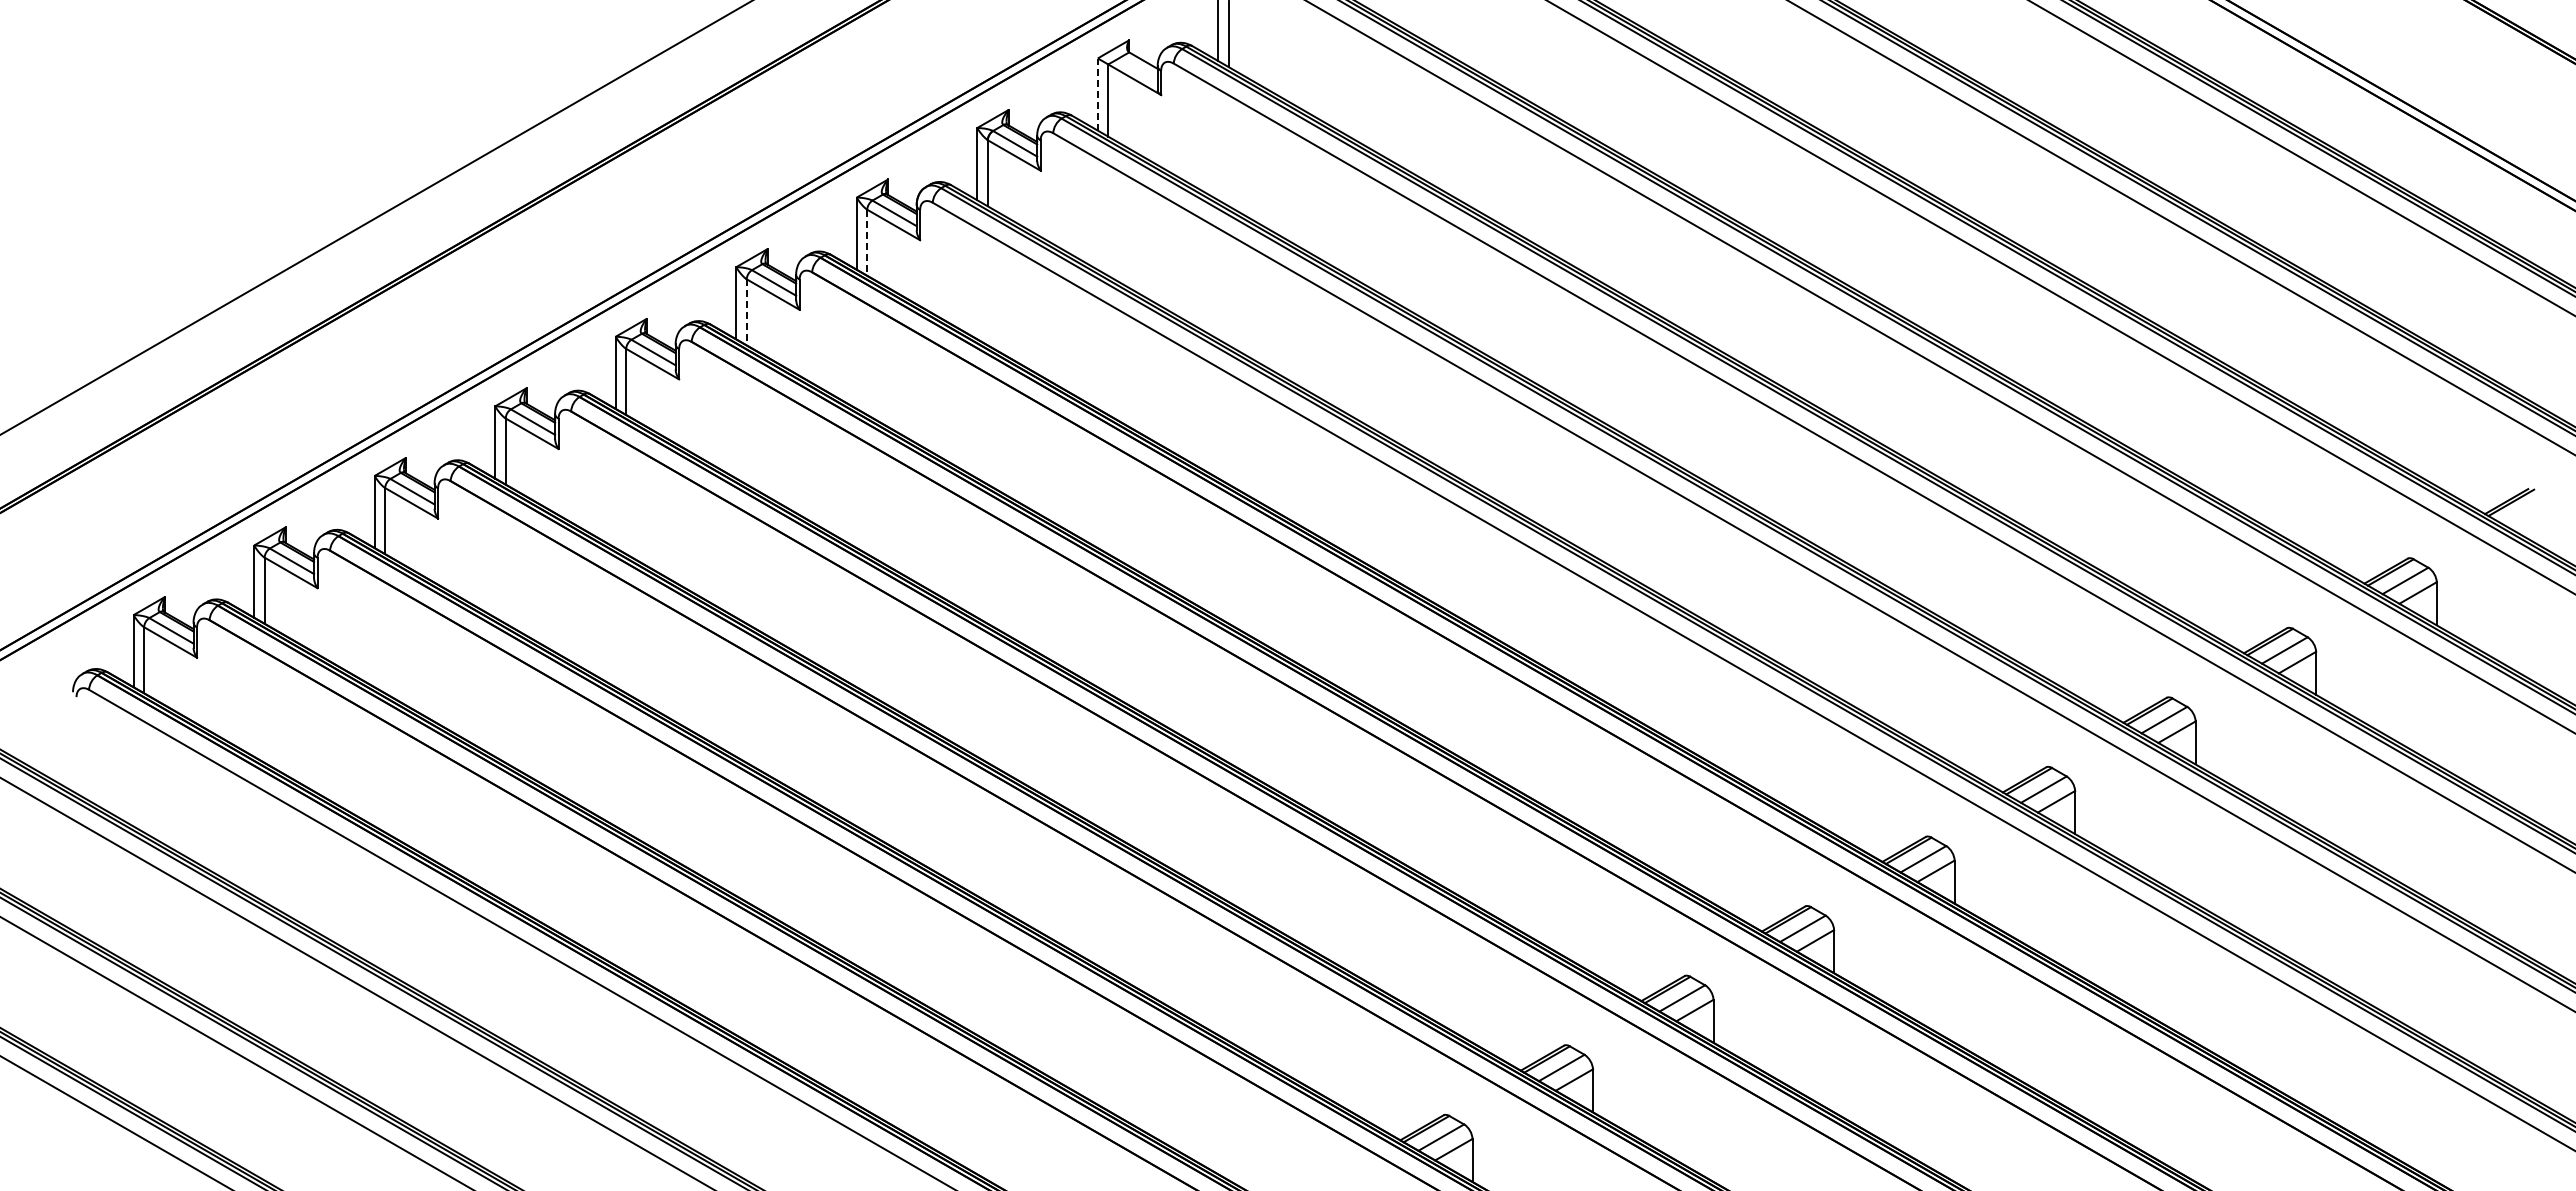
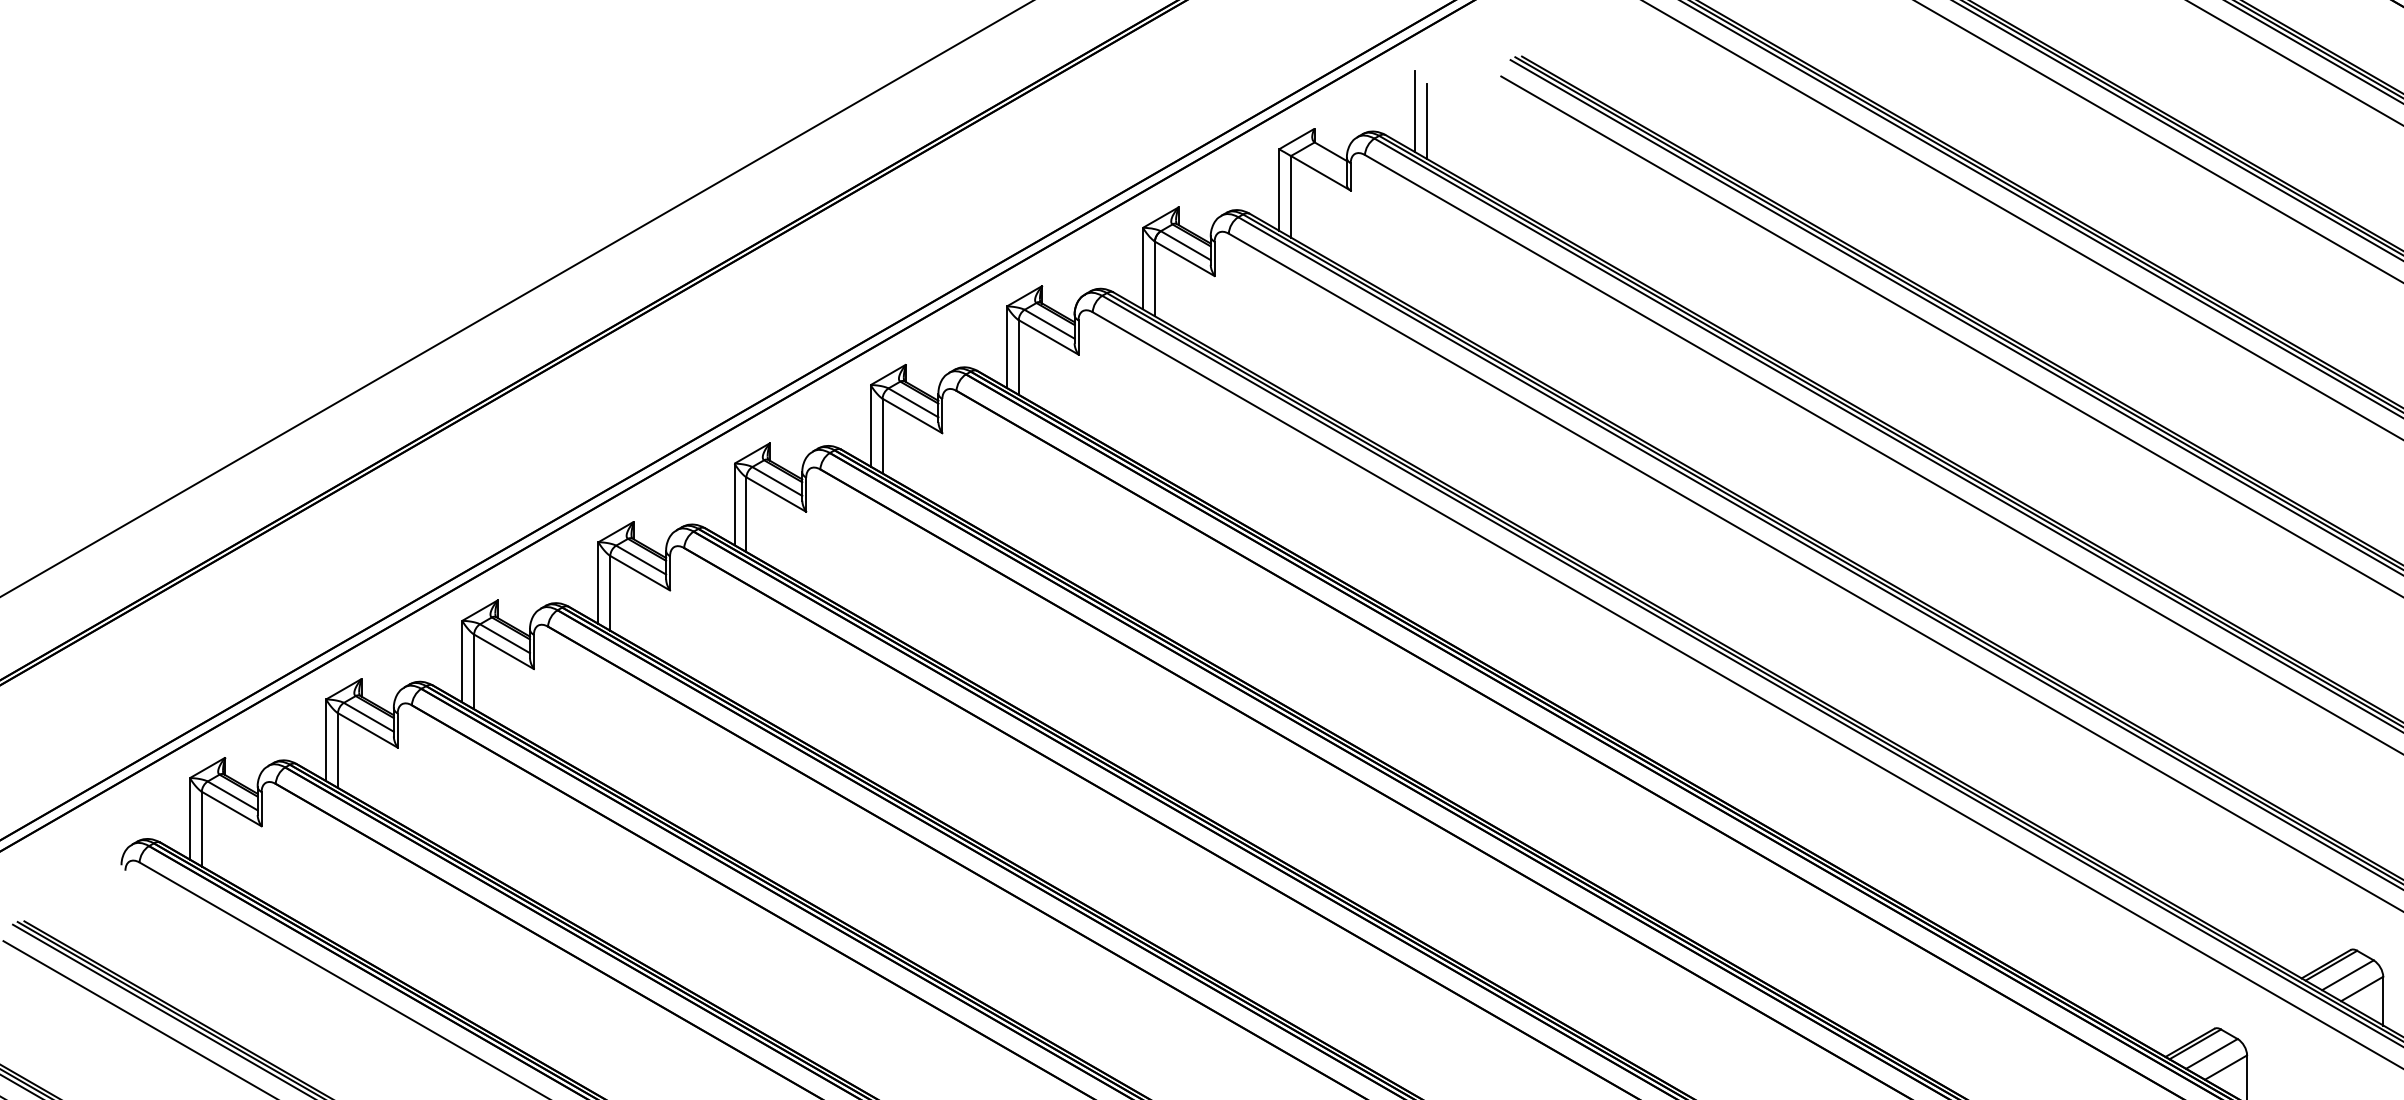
line: (1097, 94) -> (1278, 189), dashed -> solid
line: (867, 243) -> (1019, 358), dashed -> solid
line: (746, 312) -> (882, 436), dashed -> solid

